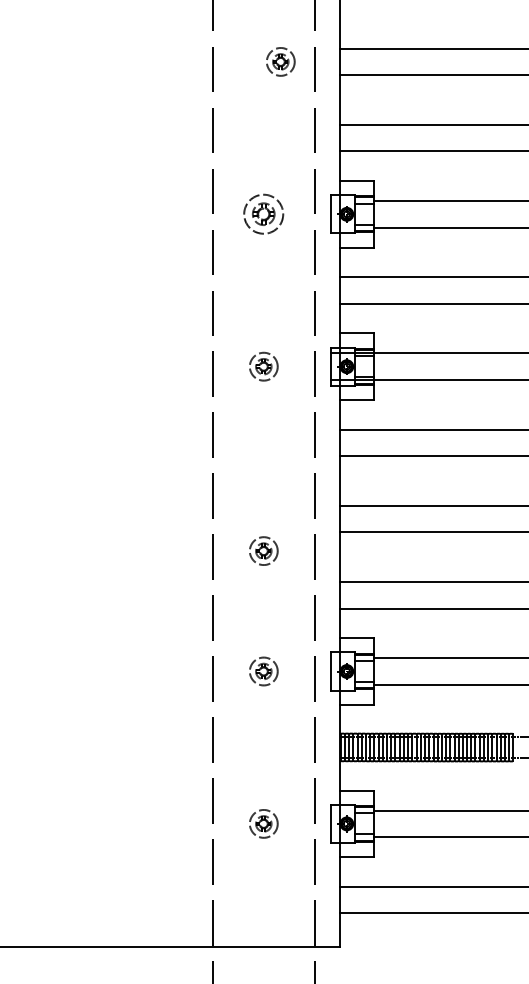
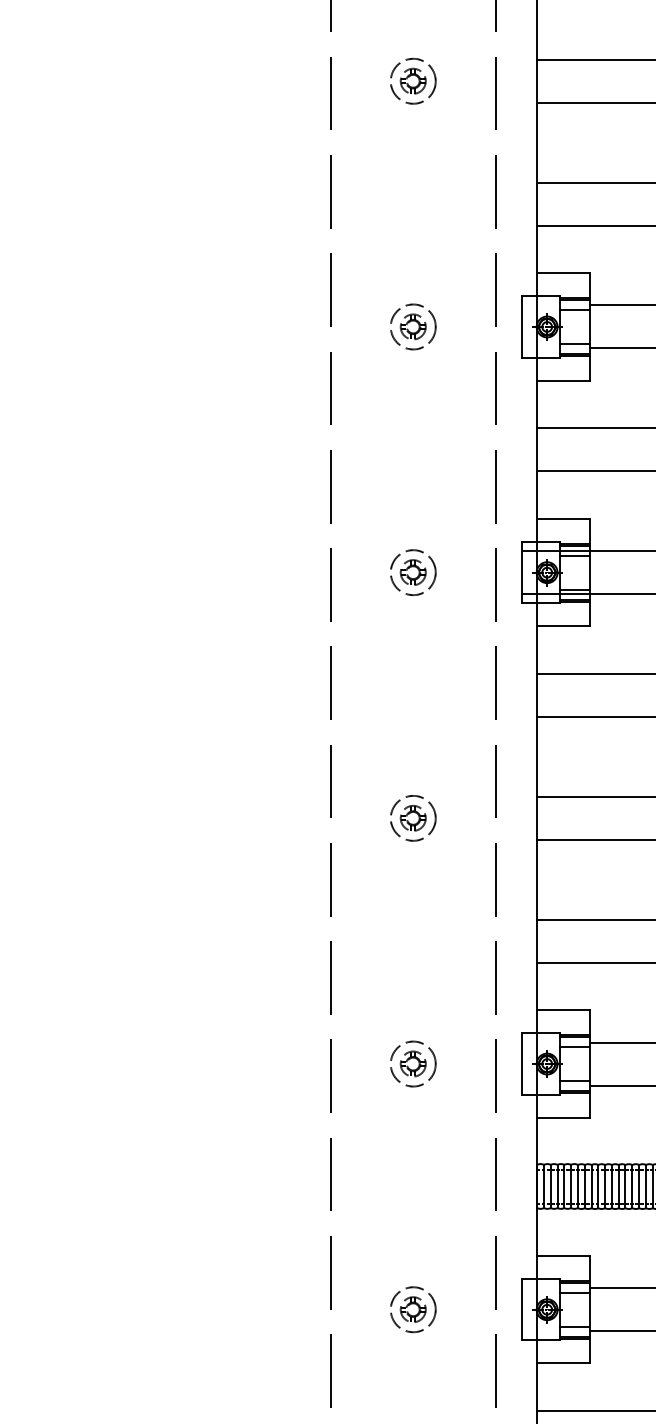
part: (280, 61) -> (412, 80), moved
part: (263, 214) -> (412, 327), size x0.71
part: (263, 550) -> (412, 817), moved

